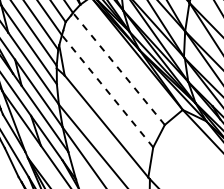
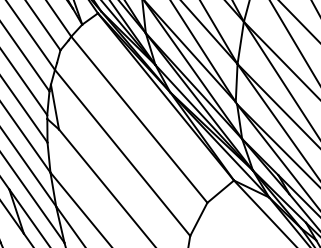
line: (118, 68) -> (138, 119), dashed -> solid
line: (107, 90) -> (122, 151), dashed -> solid

